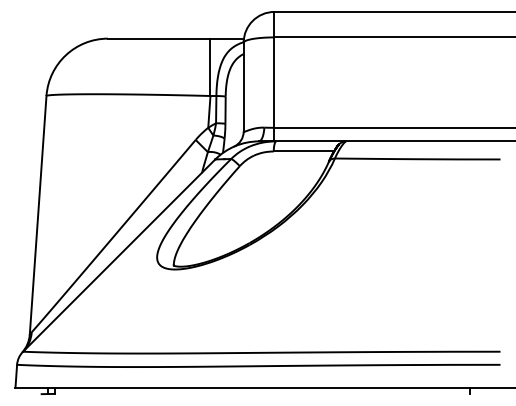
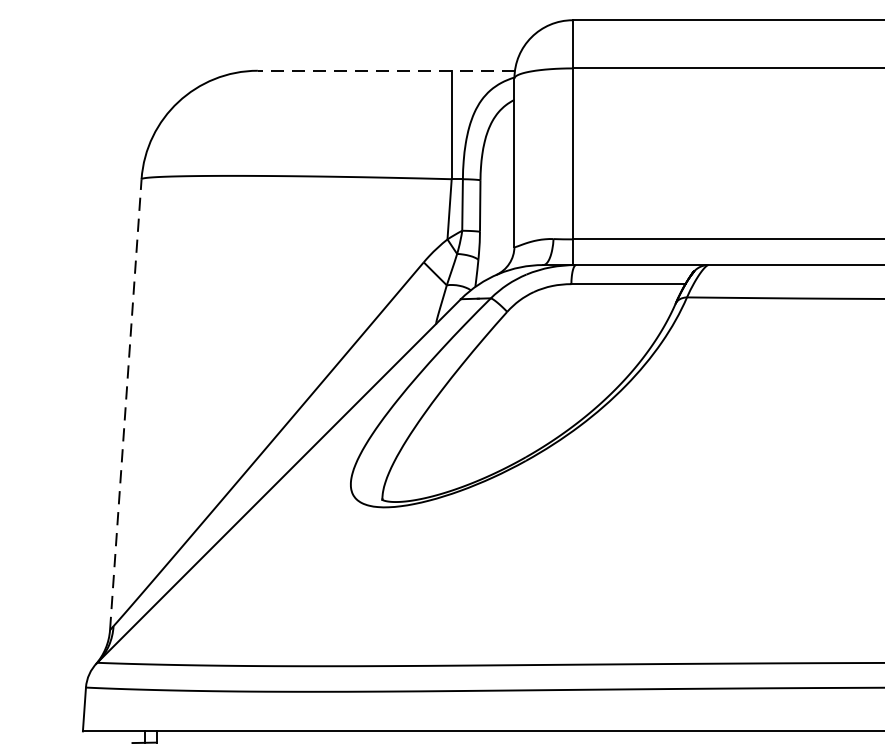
line: (175, 38) -> (385, 70), solid -> dashed
line: (38, 214) -> (126, 403), solid -> dashed

